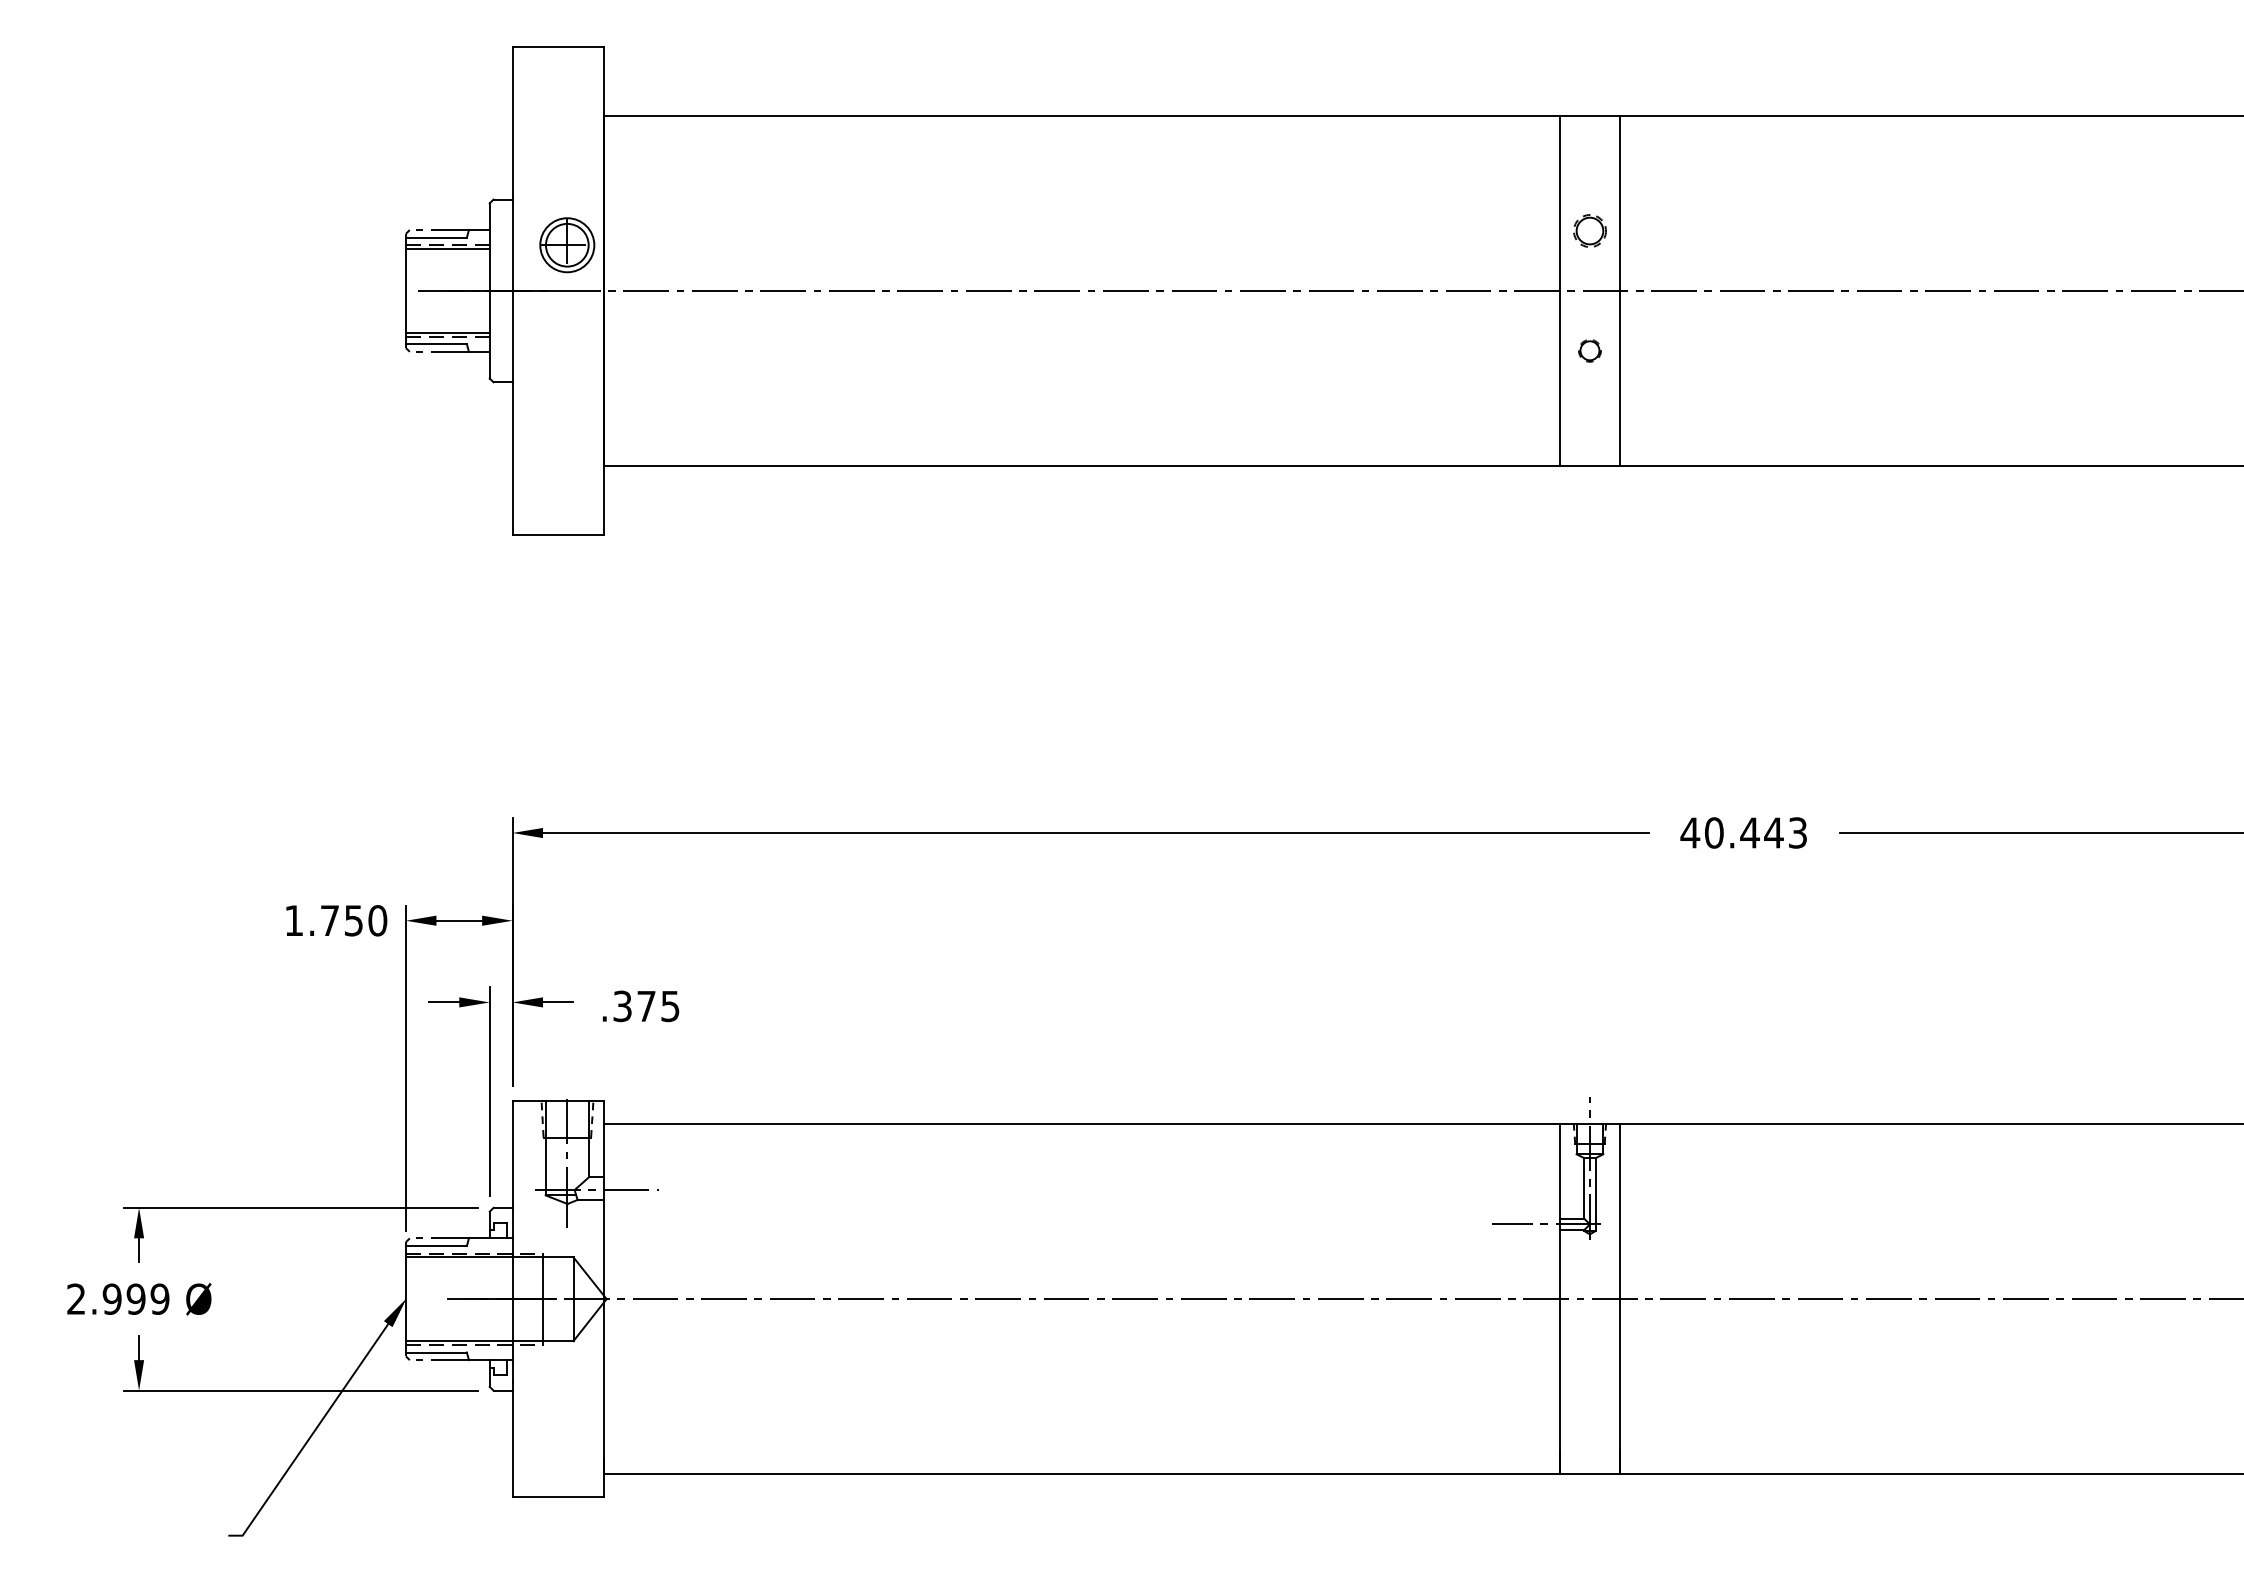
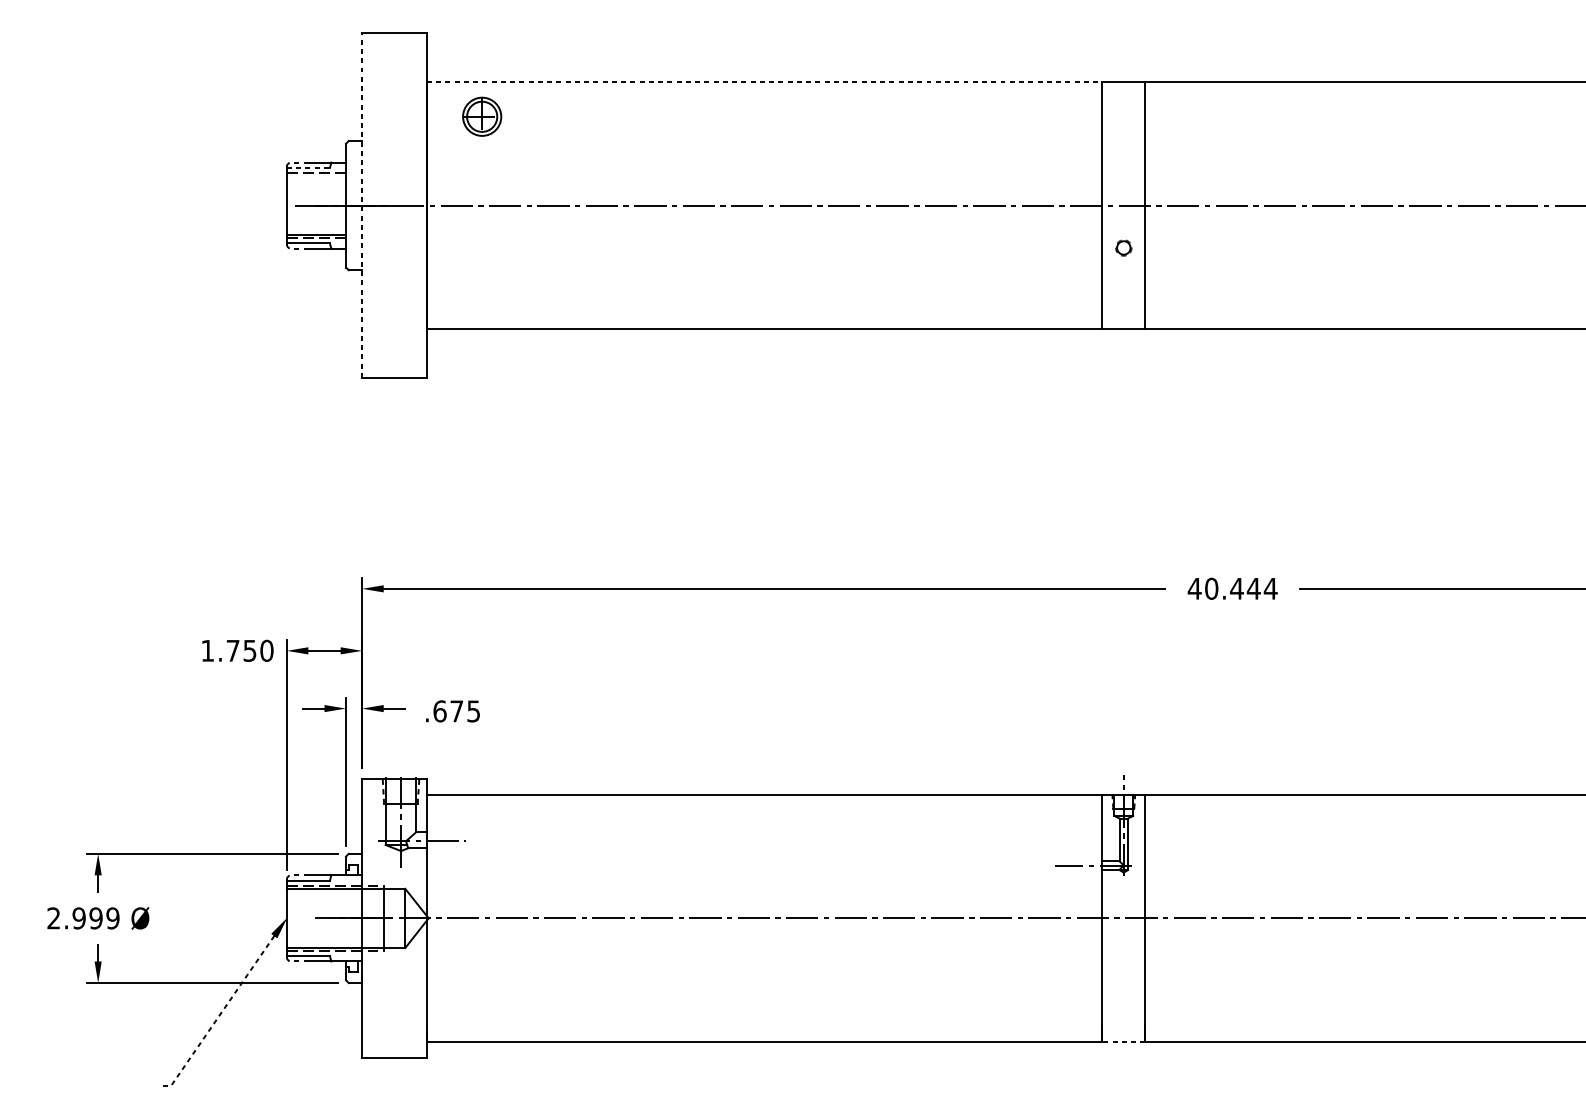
line: (1081, 115) -> (764, 81), solid -> dashed
part: (1589, 230) -> (1123, 162), removed
line: (436, 237) -> (308, 167), solid -> dashed
part: (567, 245) -> (482, 116), moved
line: (447, 249) -> (316, 176), removed
line: (512, 290) -> (362, 205), solid -> dashed
text: (1797, 832) -> (1270, 588), 40.443 -> 40.444
text: (622, 1006) -> (439, 711), .375 -> .675
line: (310, 1436) -> (219, 1015), solid -> dashed
line: (1589, 1474) -> (1123, 1042), solid -> dashed

